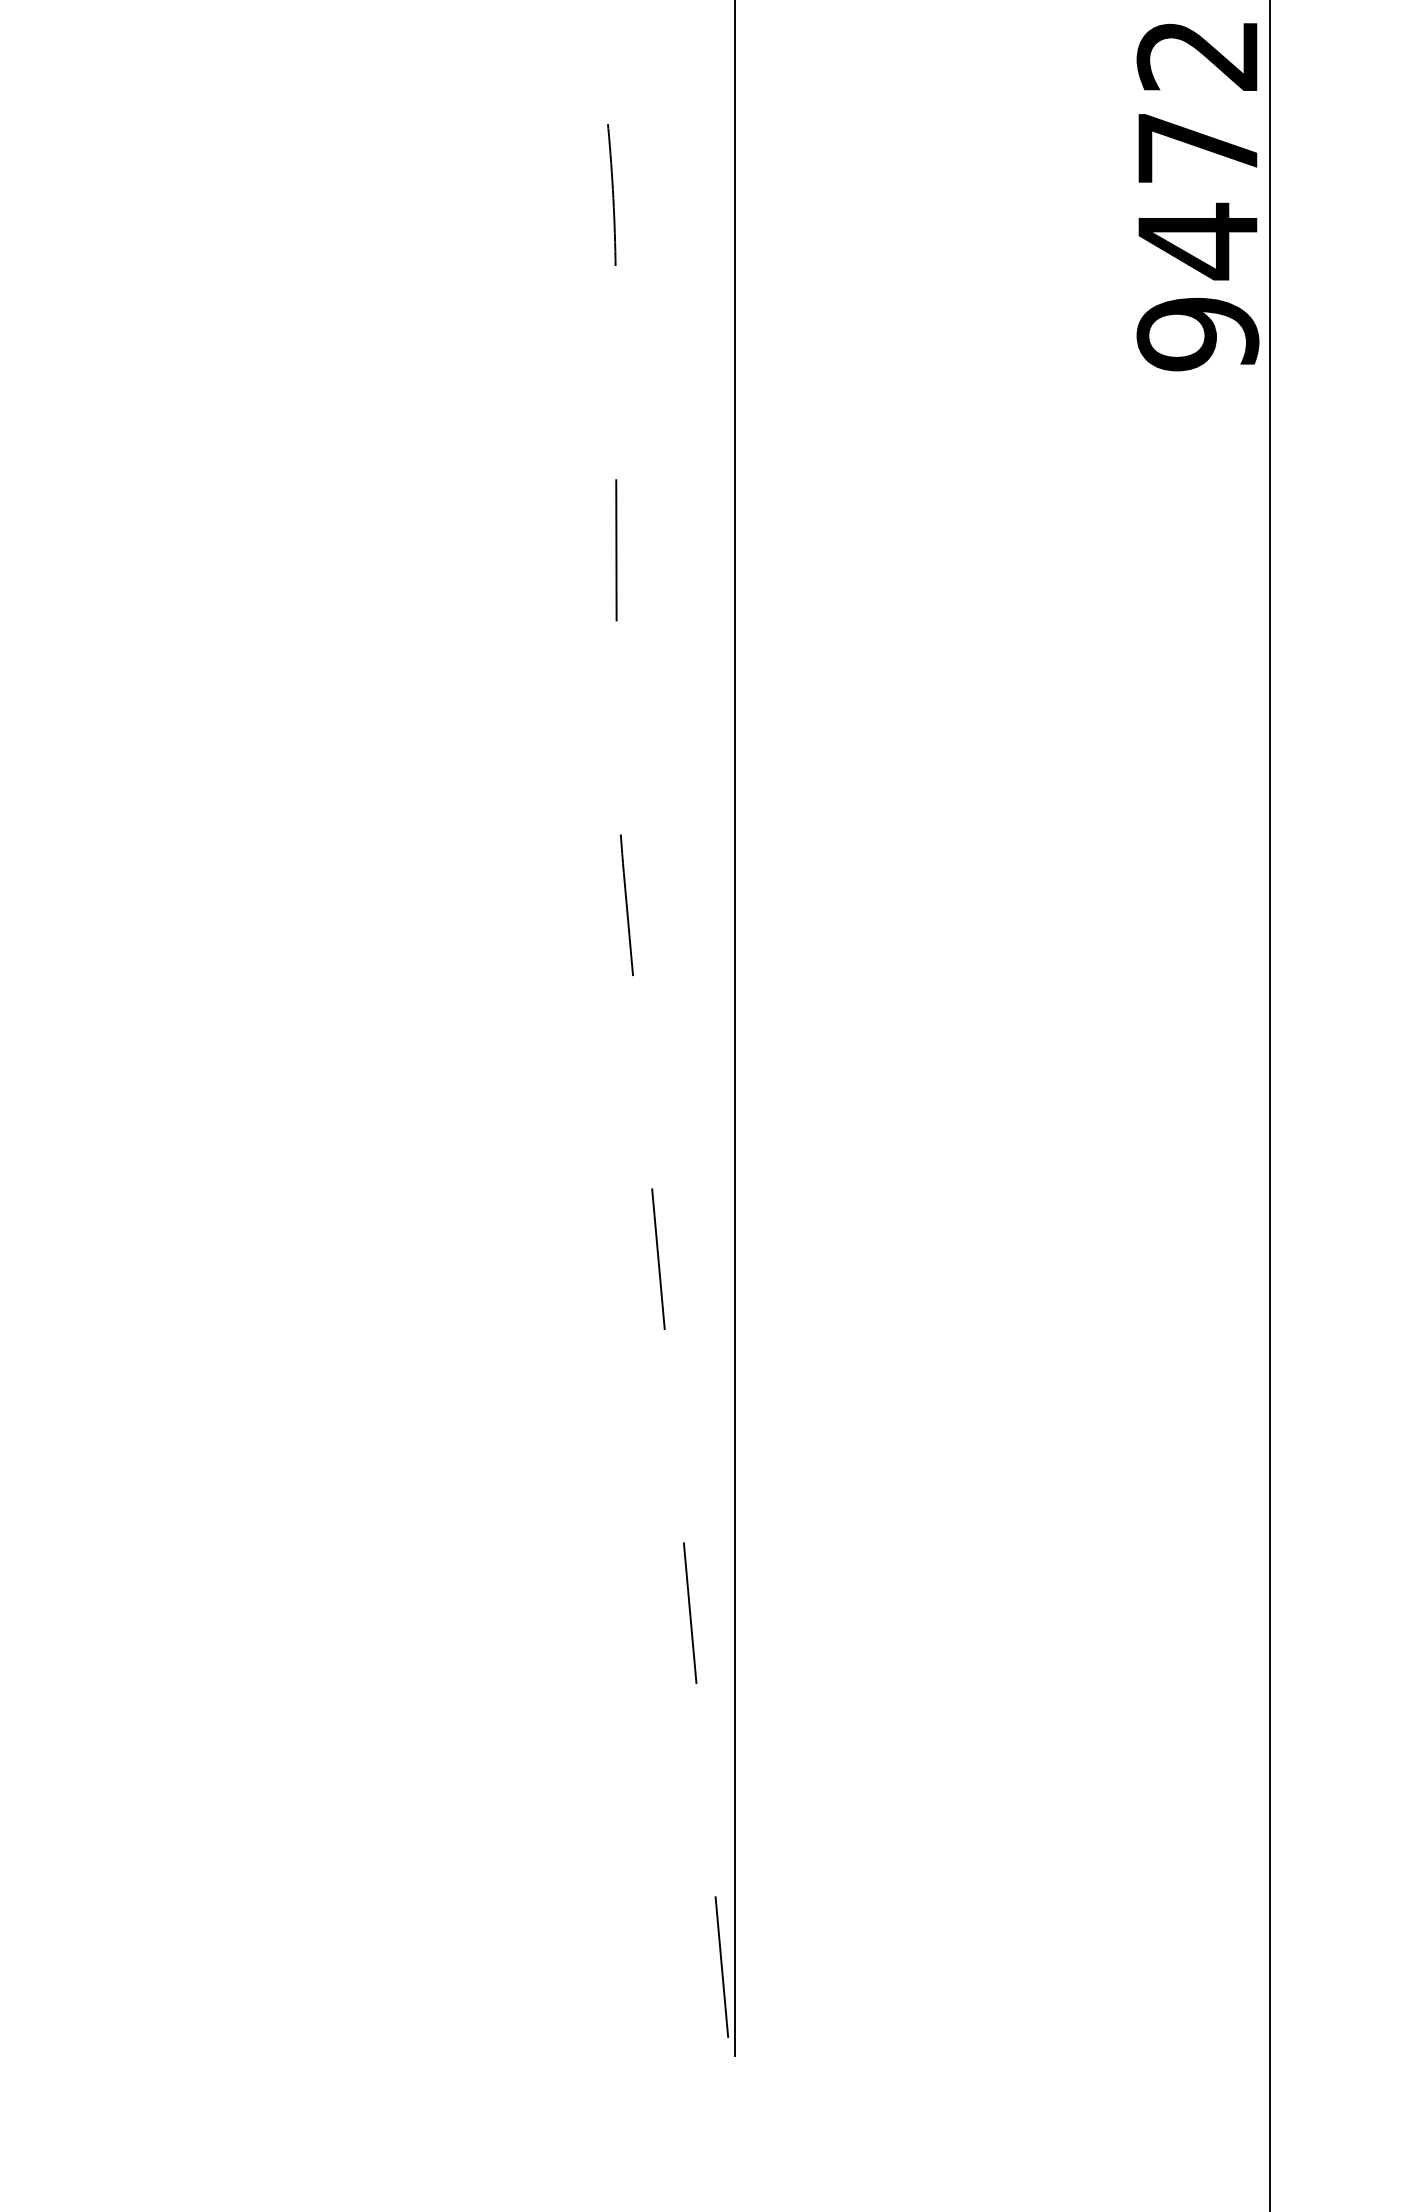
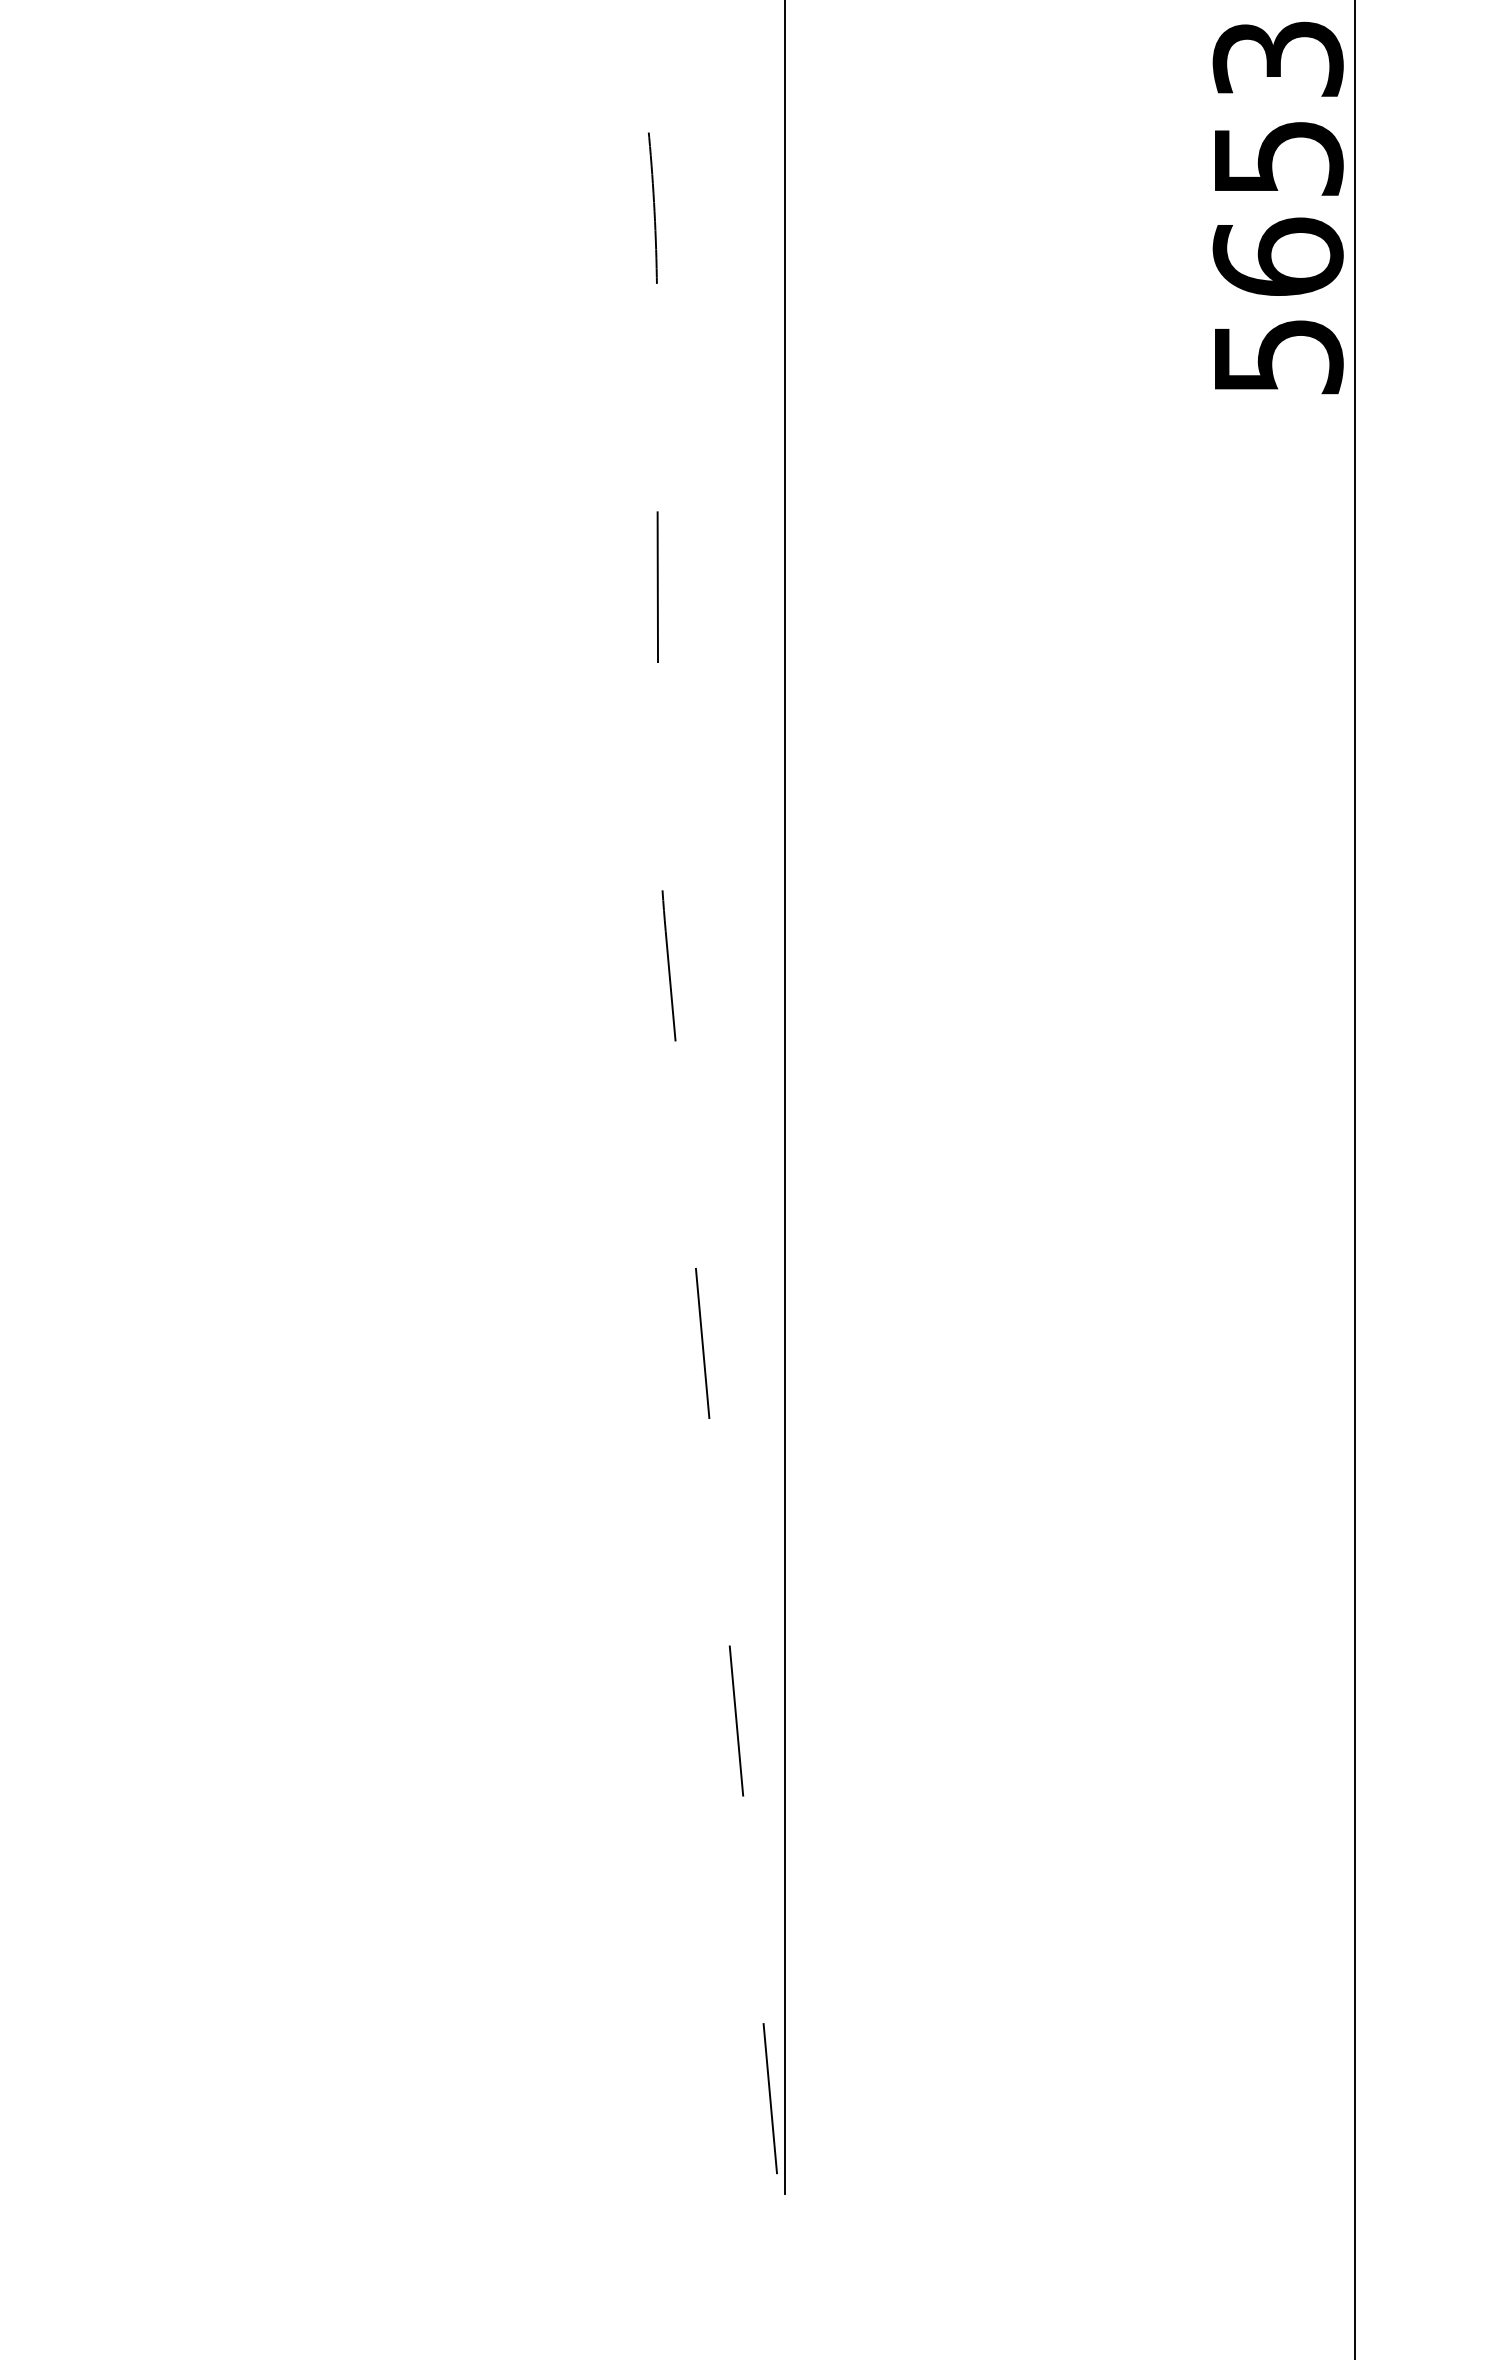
text: (1197, 195) -> (1277, 208), 9472 -> 5653

